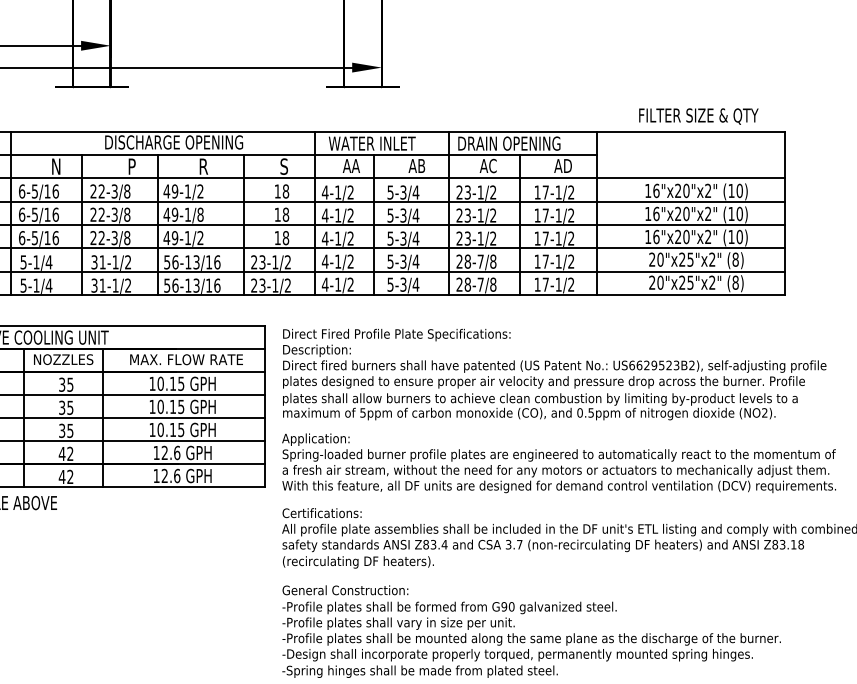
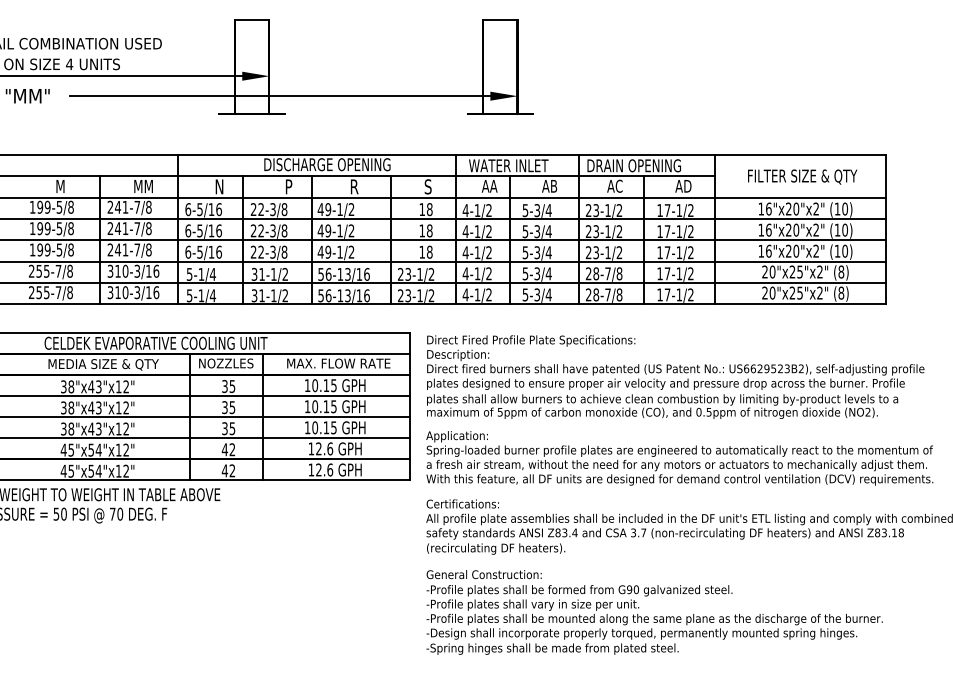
text: (698, 116) -> (802, 176), moved
text: (200, 214) -> (351, 230), 49-1/8 -> 49-1/2

